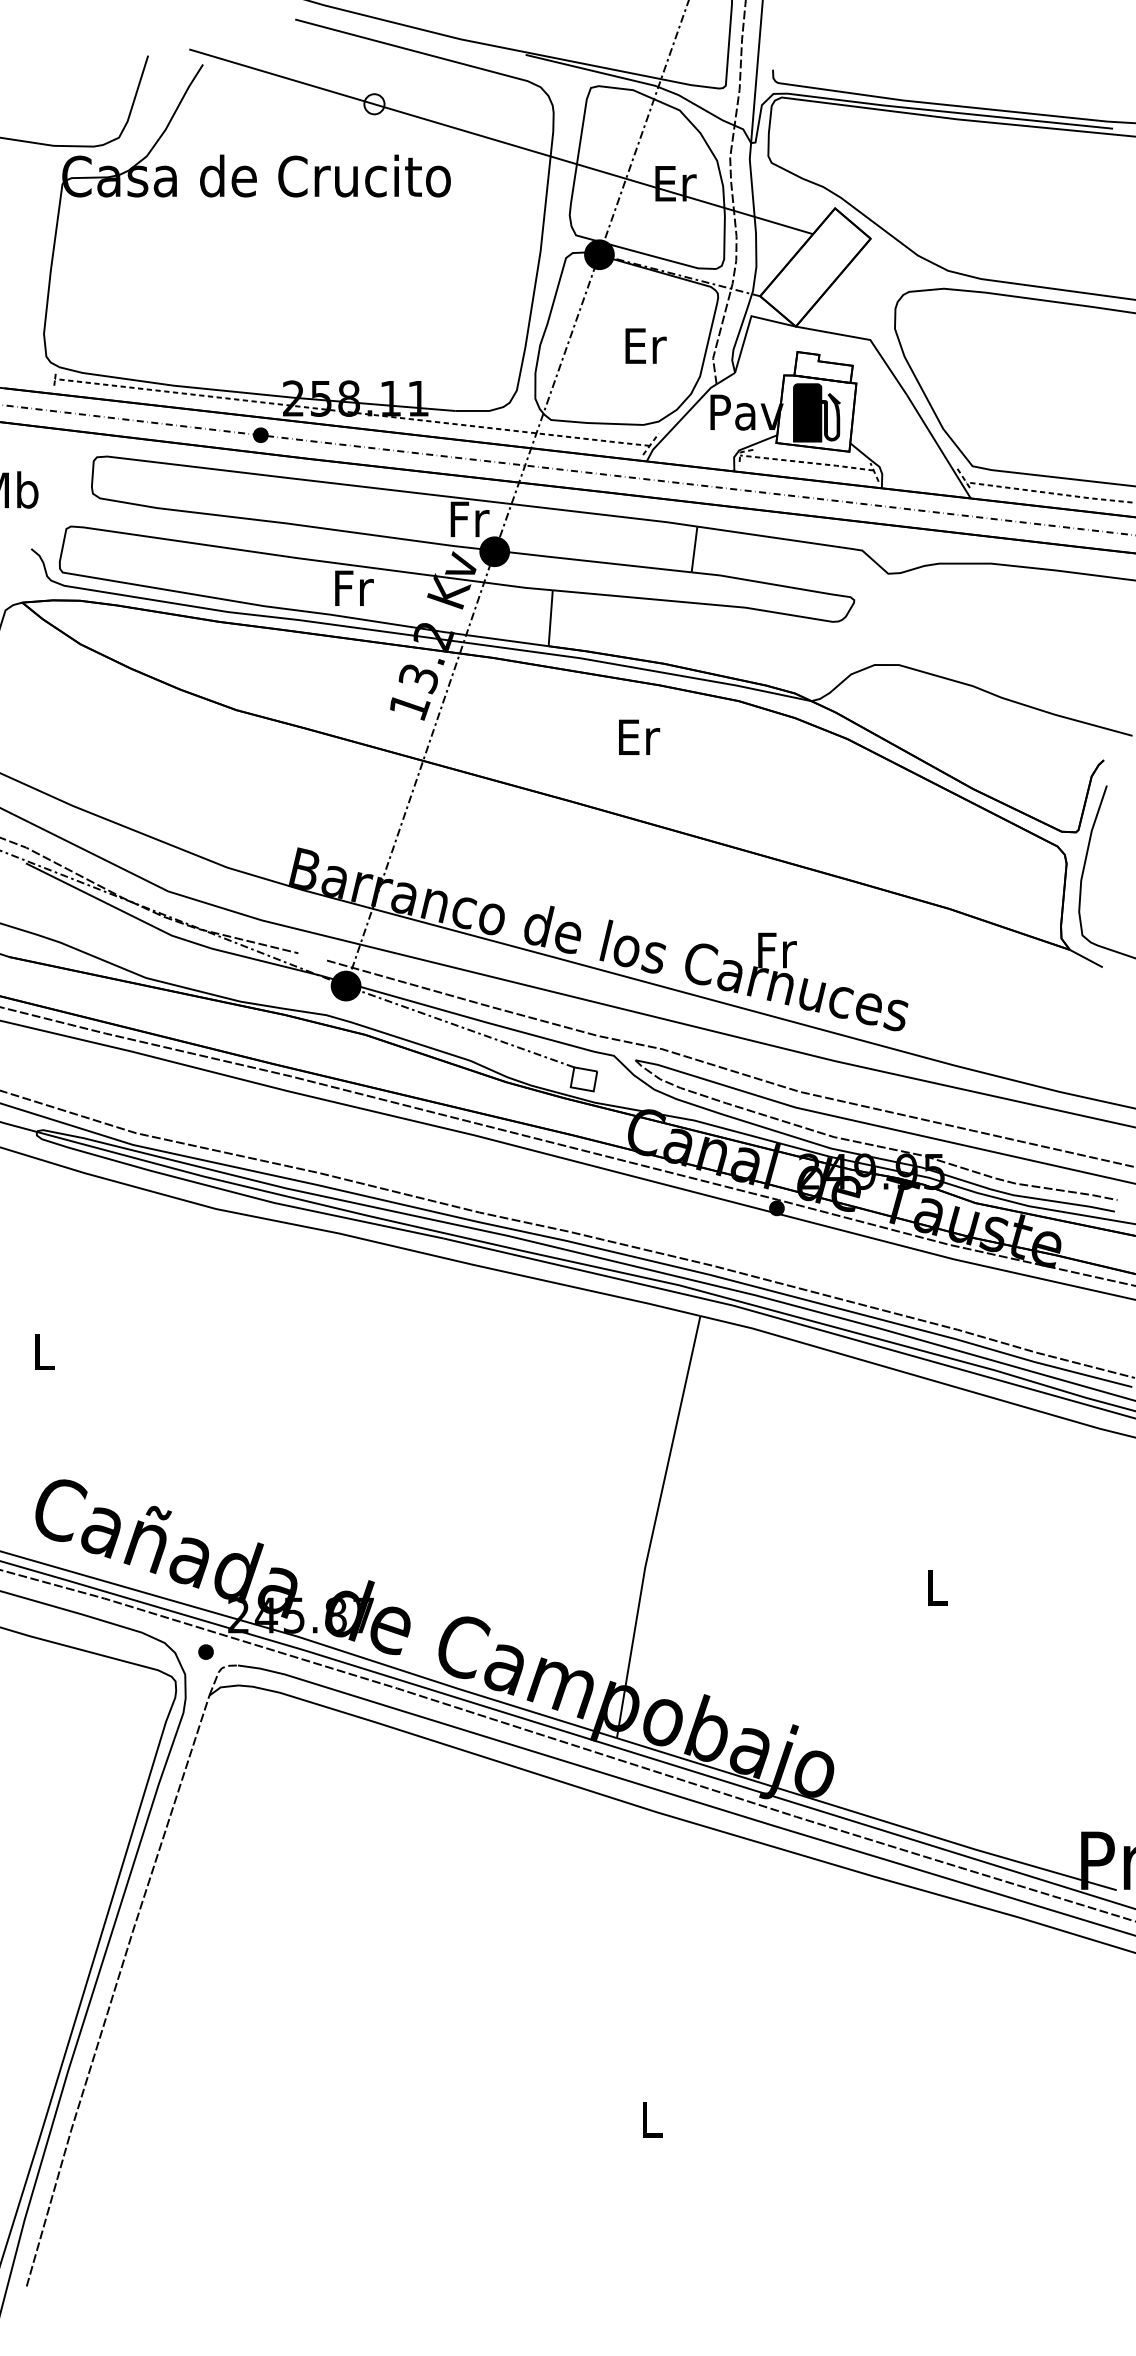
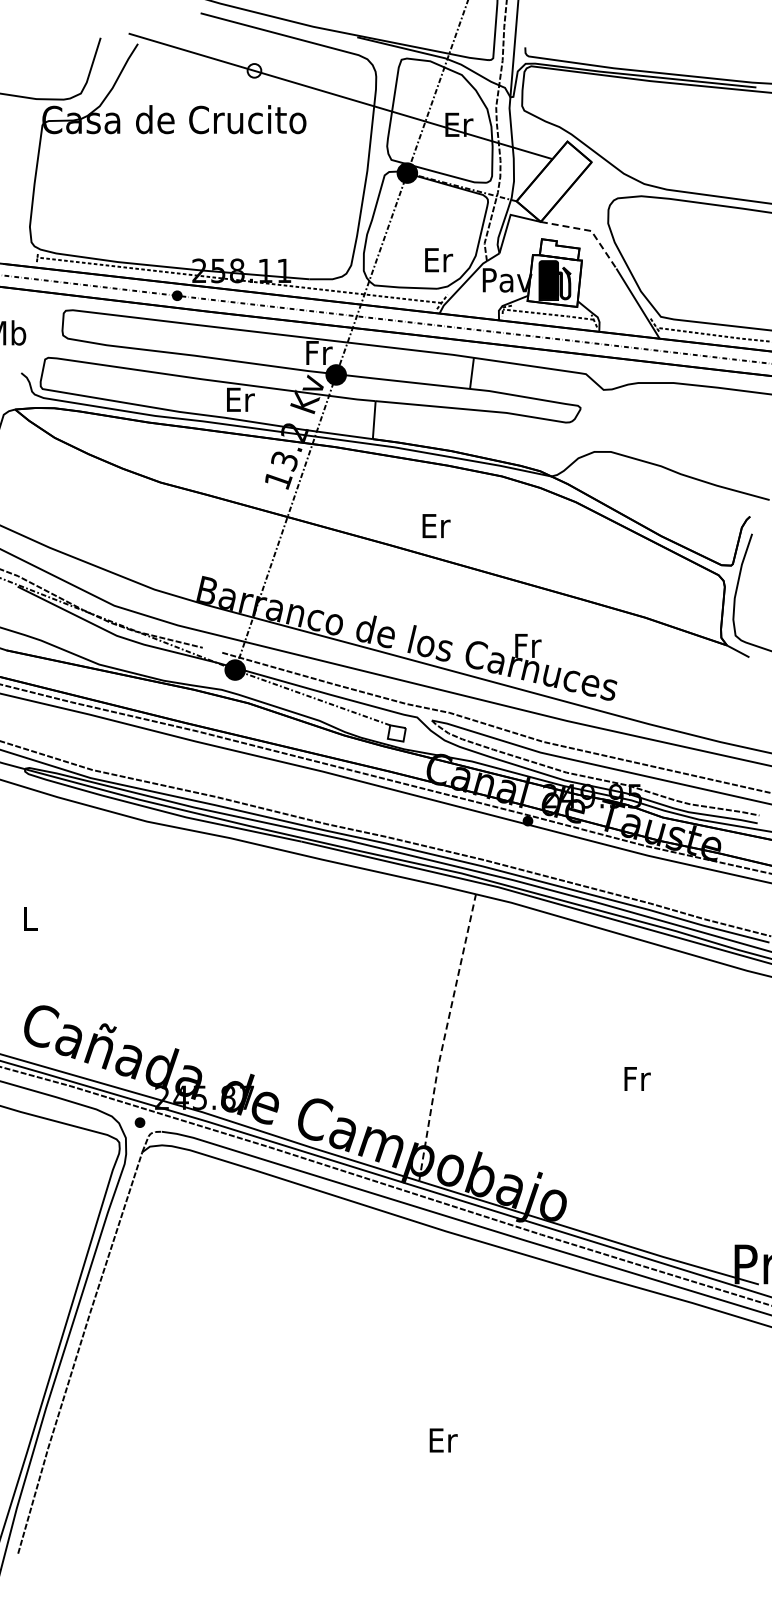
line: (867, 339) -> (589, 230), solid -> dashed
text: (646, 346) -> (439, 260), moved
text: (353, 587) -> (240, 399), Fr -> Er
text: (639, 736) -> (436, 525), moved
line: (654, 1526) -> (444, 1037), solid -> dashed
text: (938, 1587) -> (637, 1078), L -> Fr
text: (652, 2119) -> (443, 1440), L -> Er

